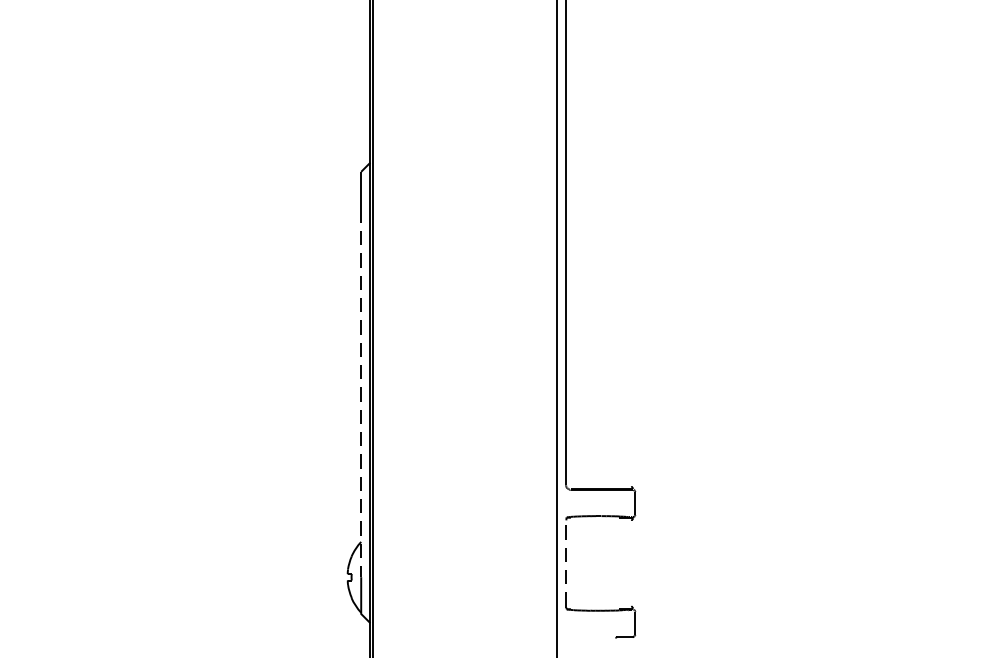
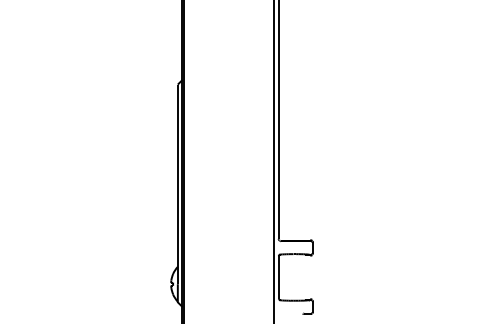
line: (360, 392) -> (177, 193), dashed -> solid
line: (565, 561) -> (278, 276), dashed -> solid

